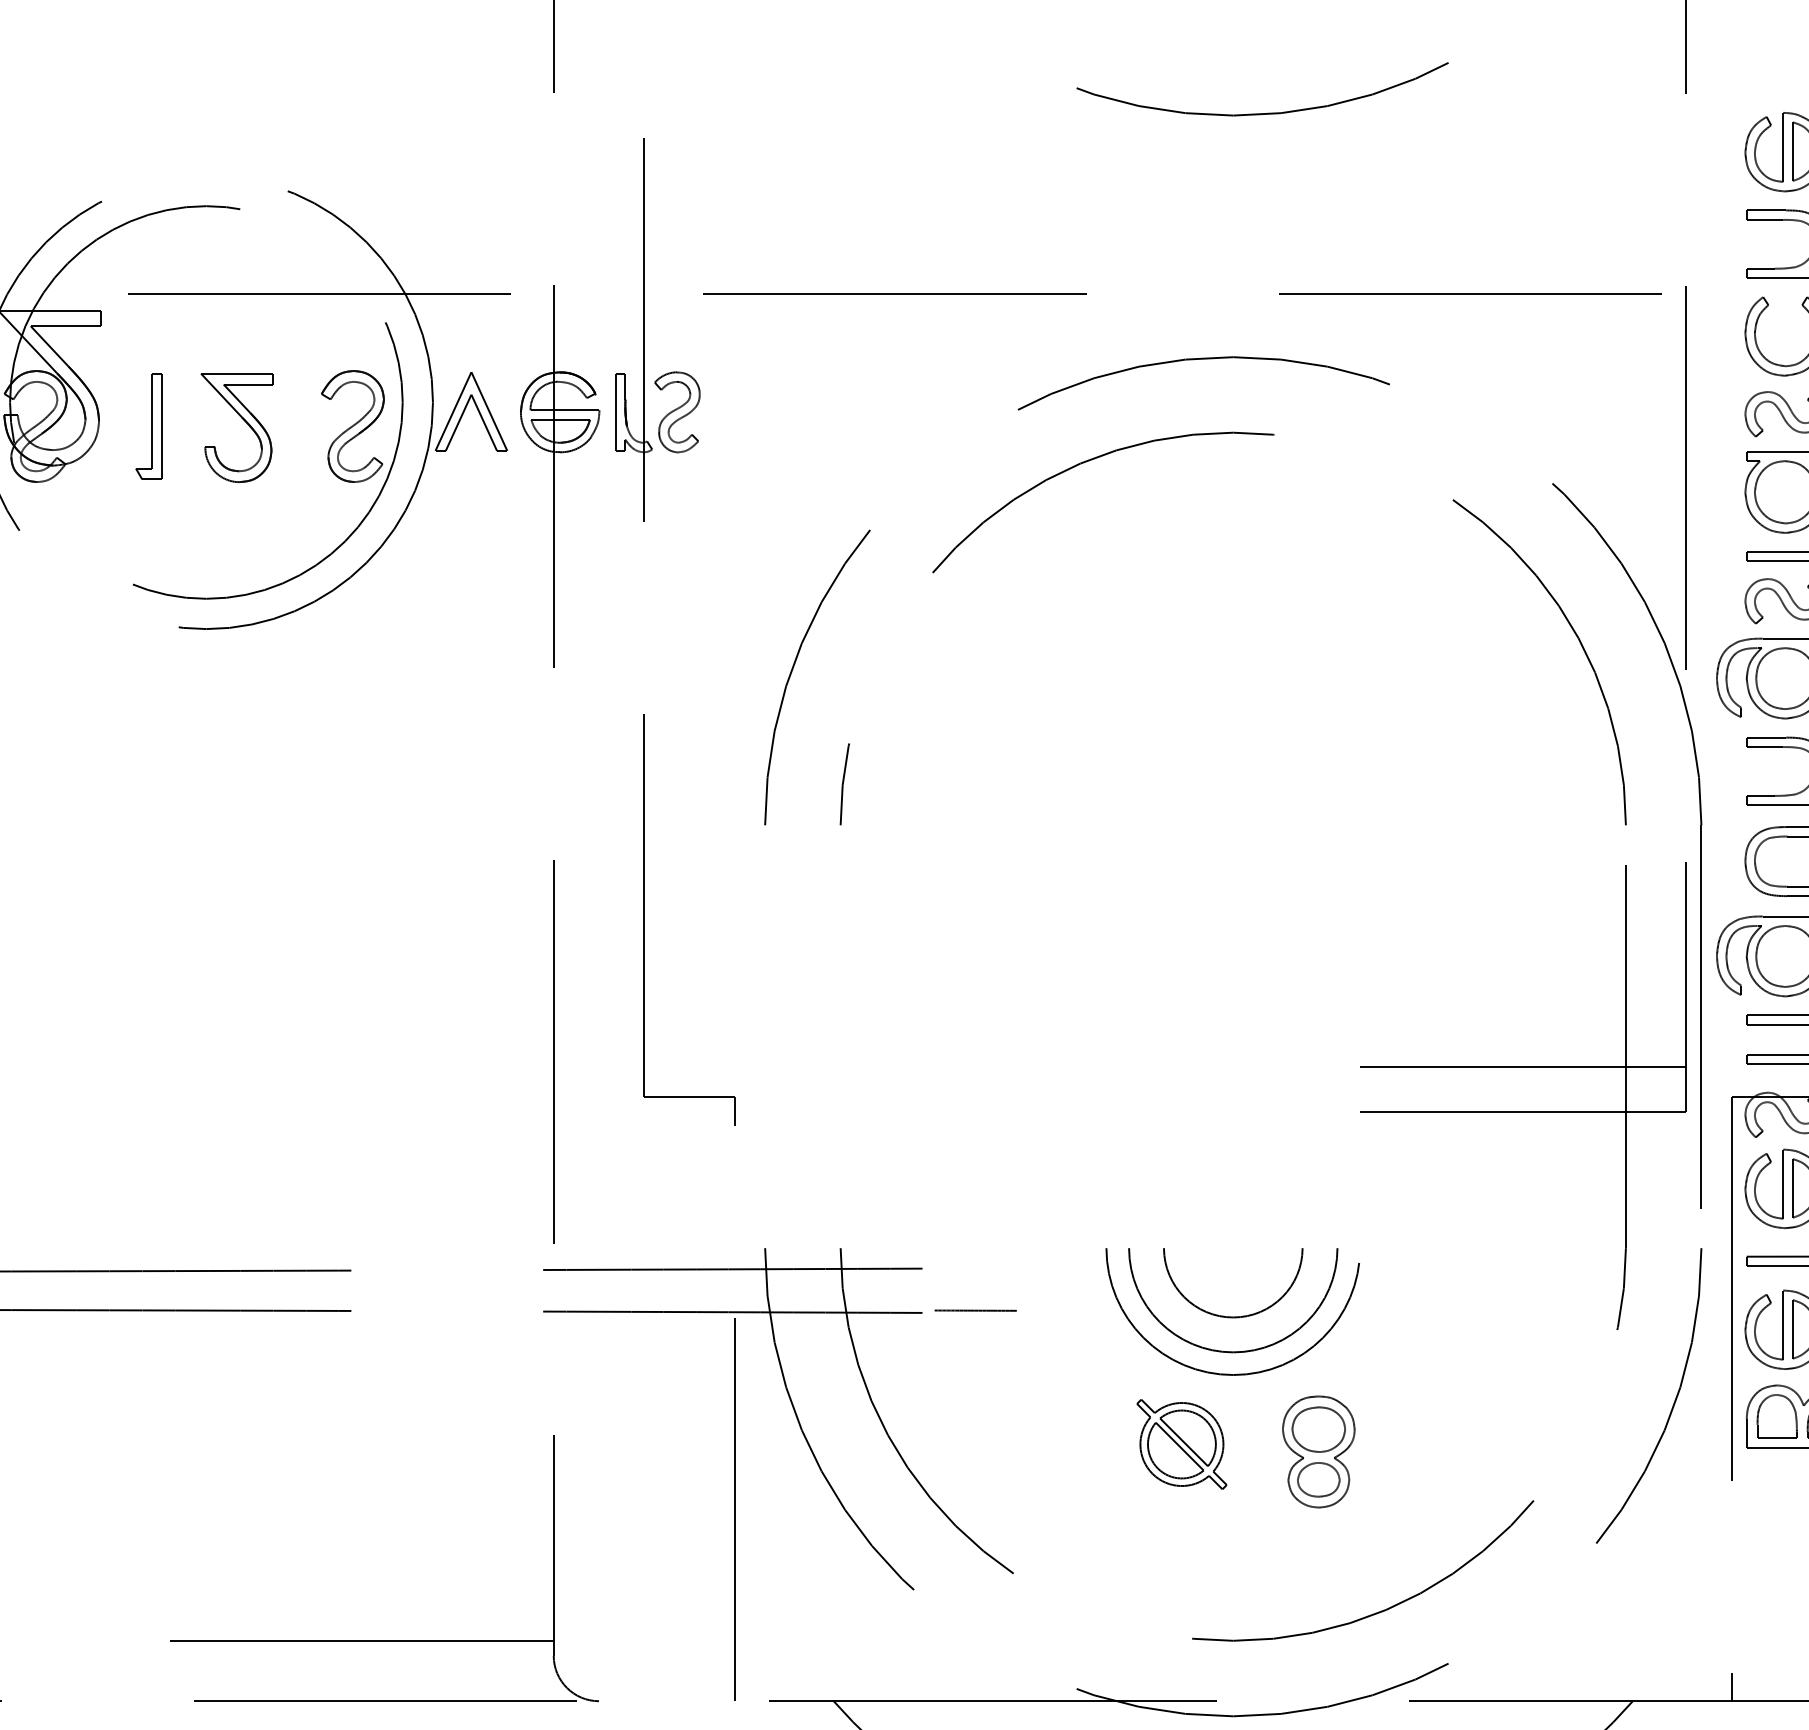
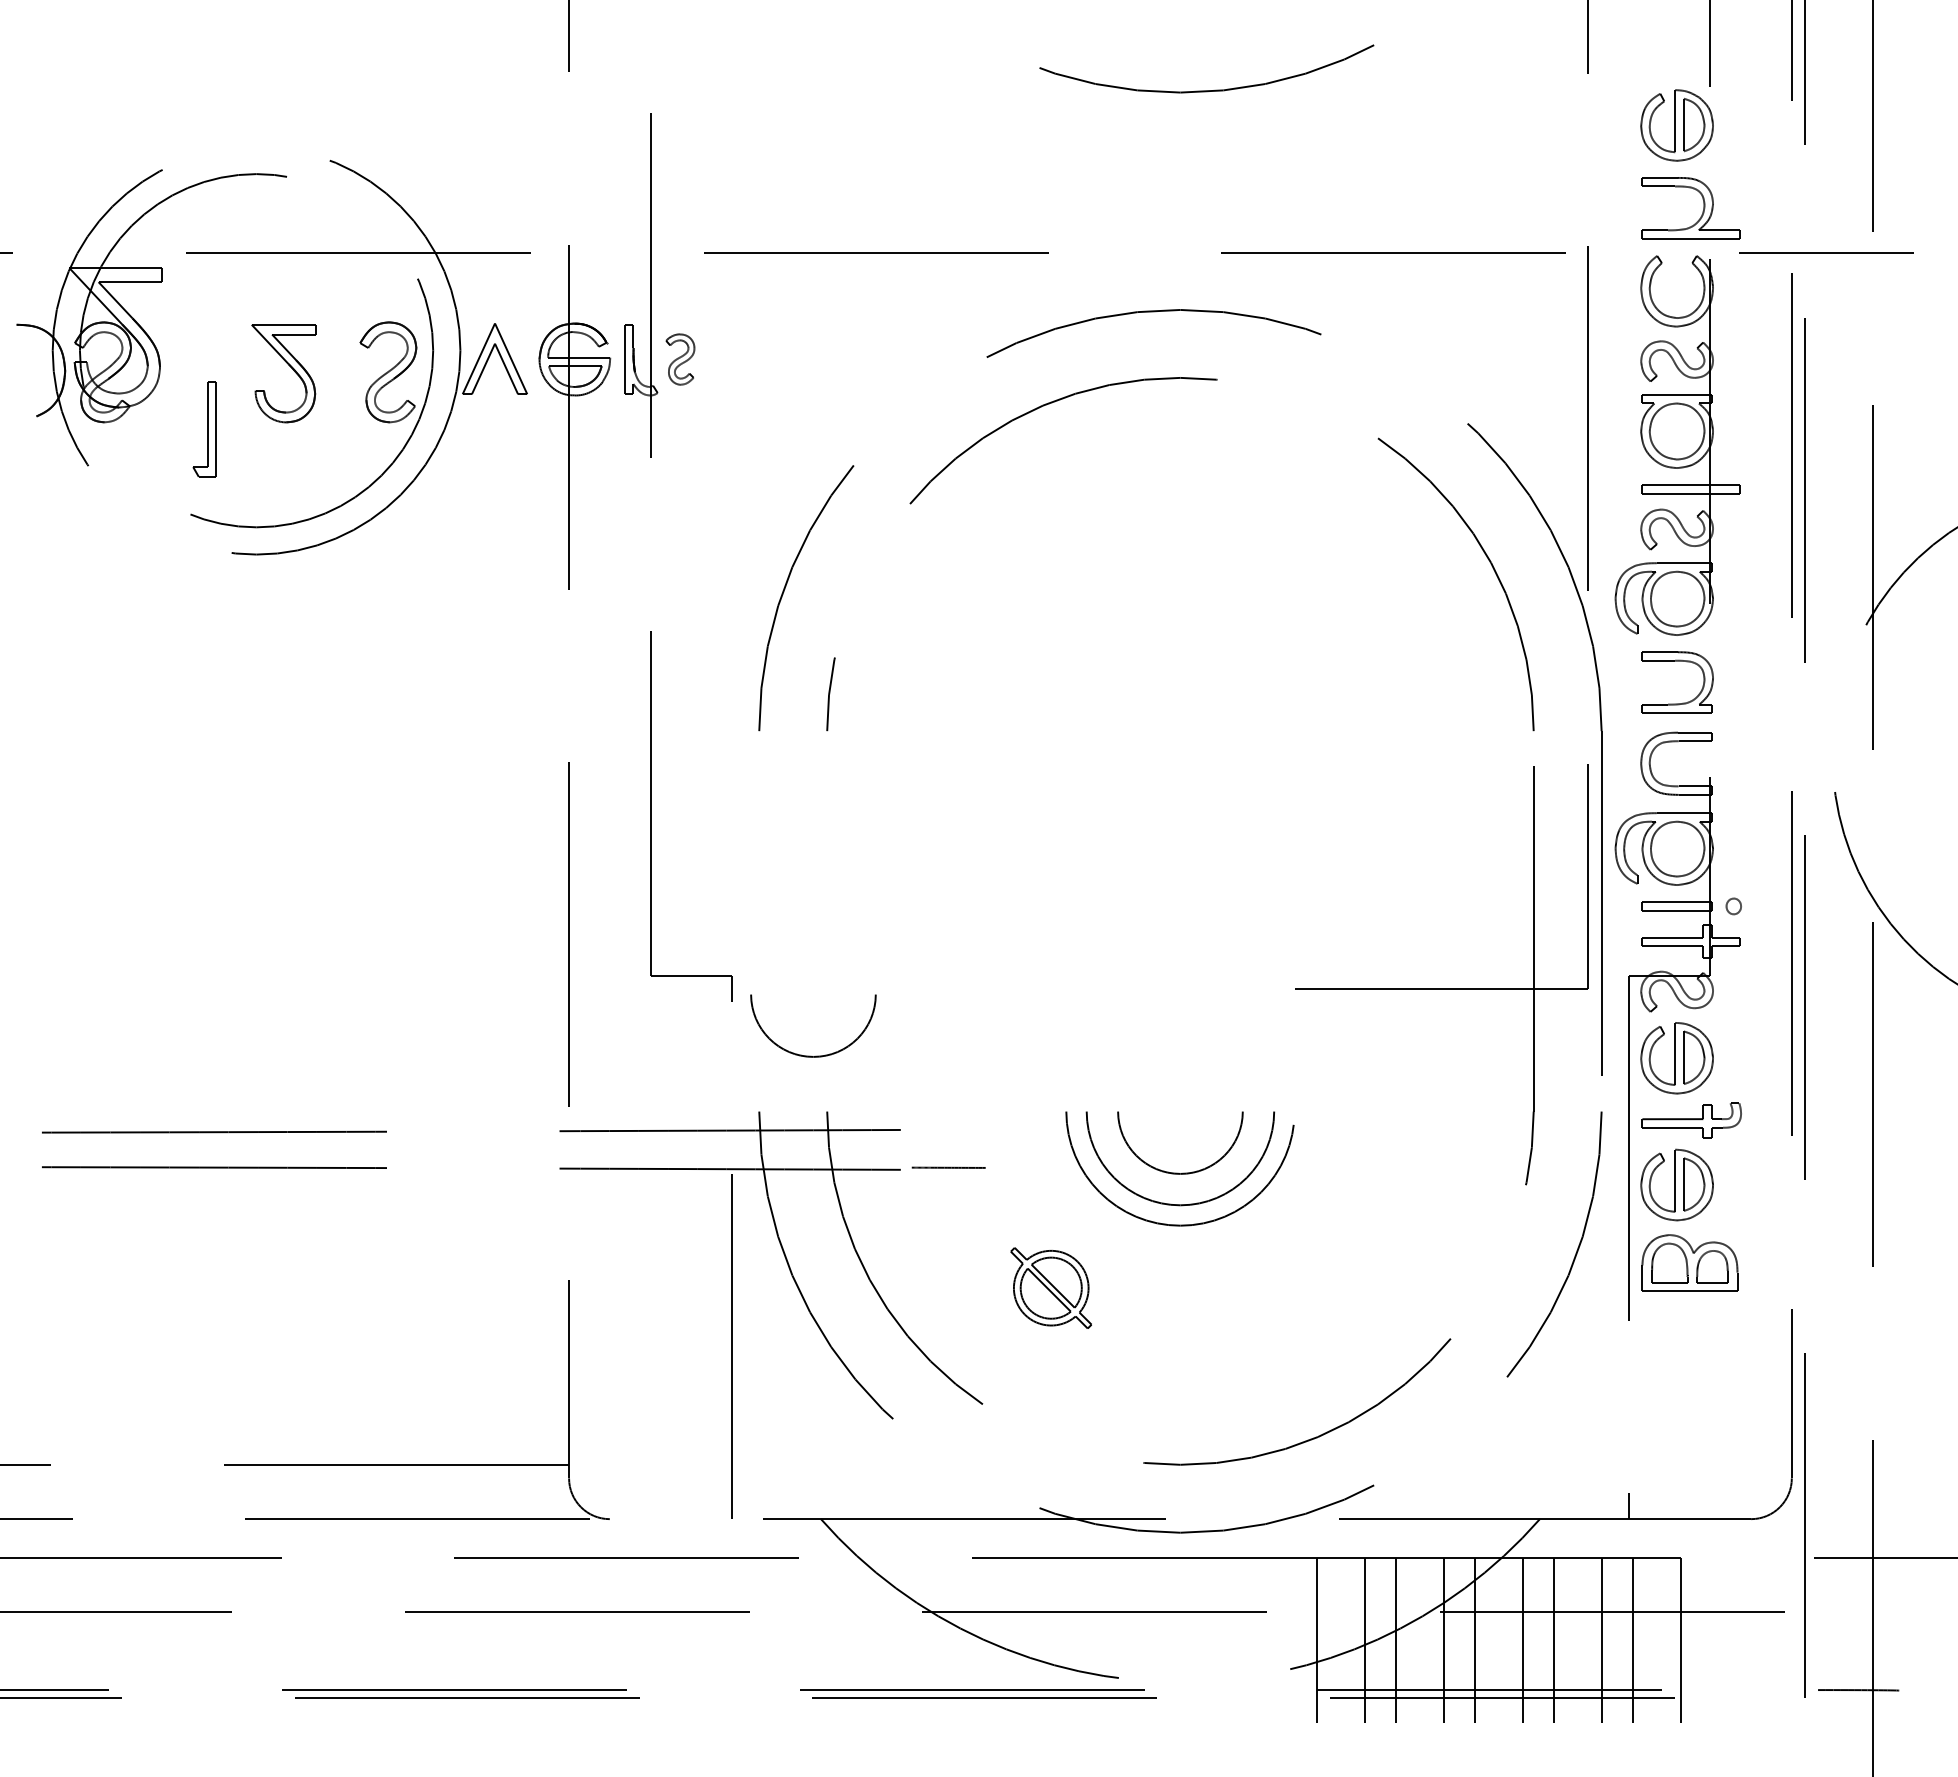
part: (677, 412) -> (680, 359), size x0.7
part: (148, 426) -> (204, 429), moved
line: (1523, 1066) -> (1441, 948), removed
arc: (823, 1185) -> (811, 1055), added
part: (1181, 1443) -> (1050, 1287), moved
part: (1318, 1451) -> (1257, 1294), removed

